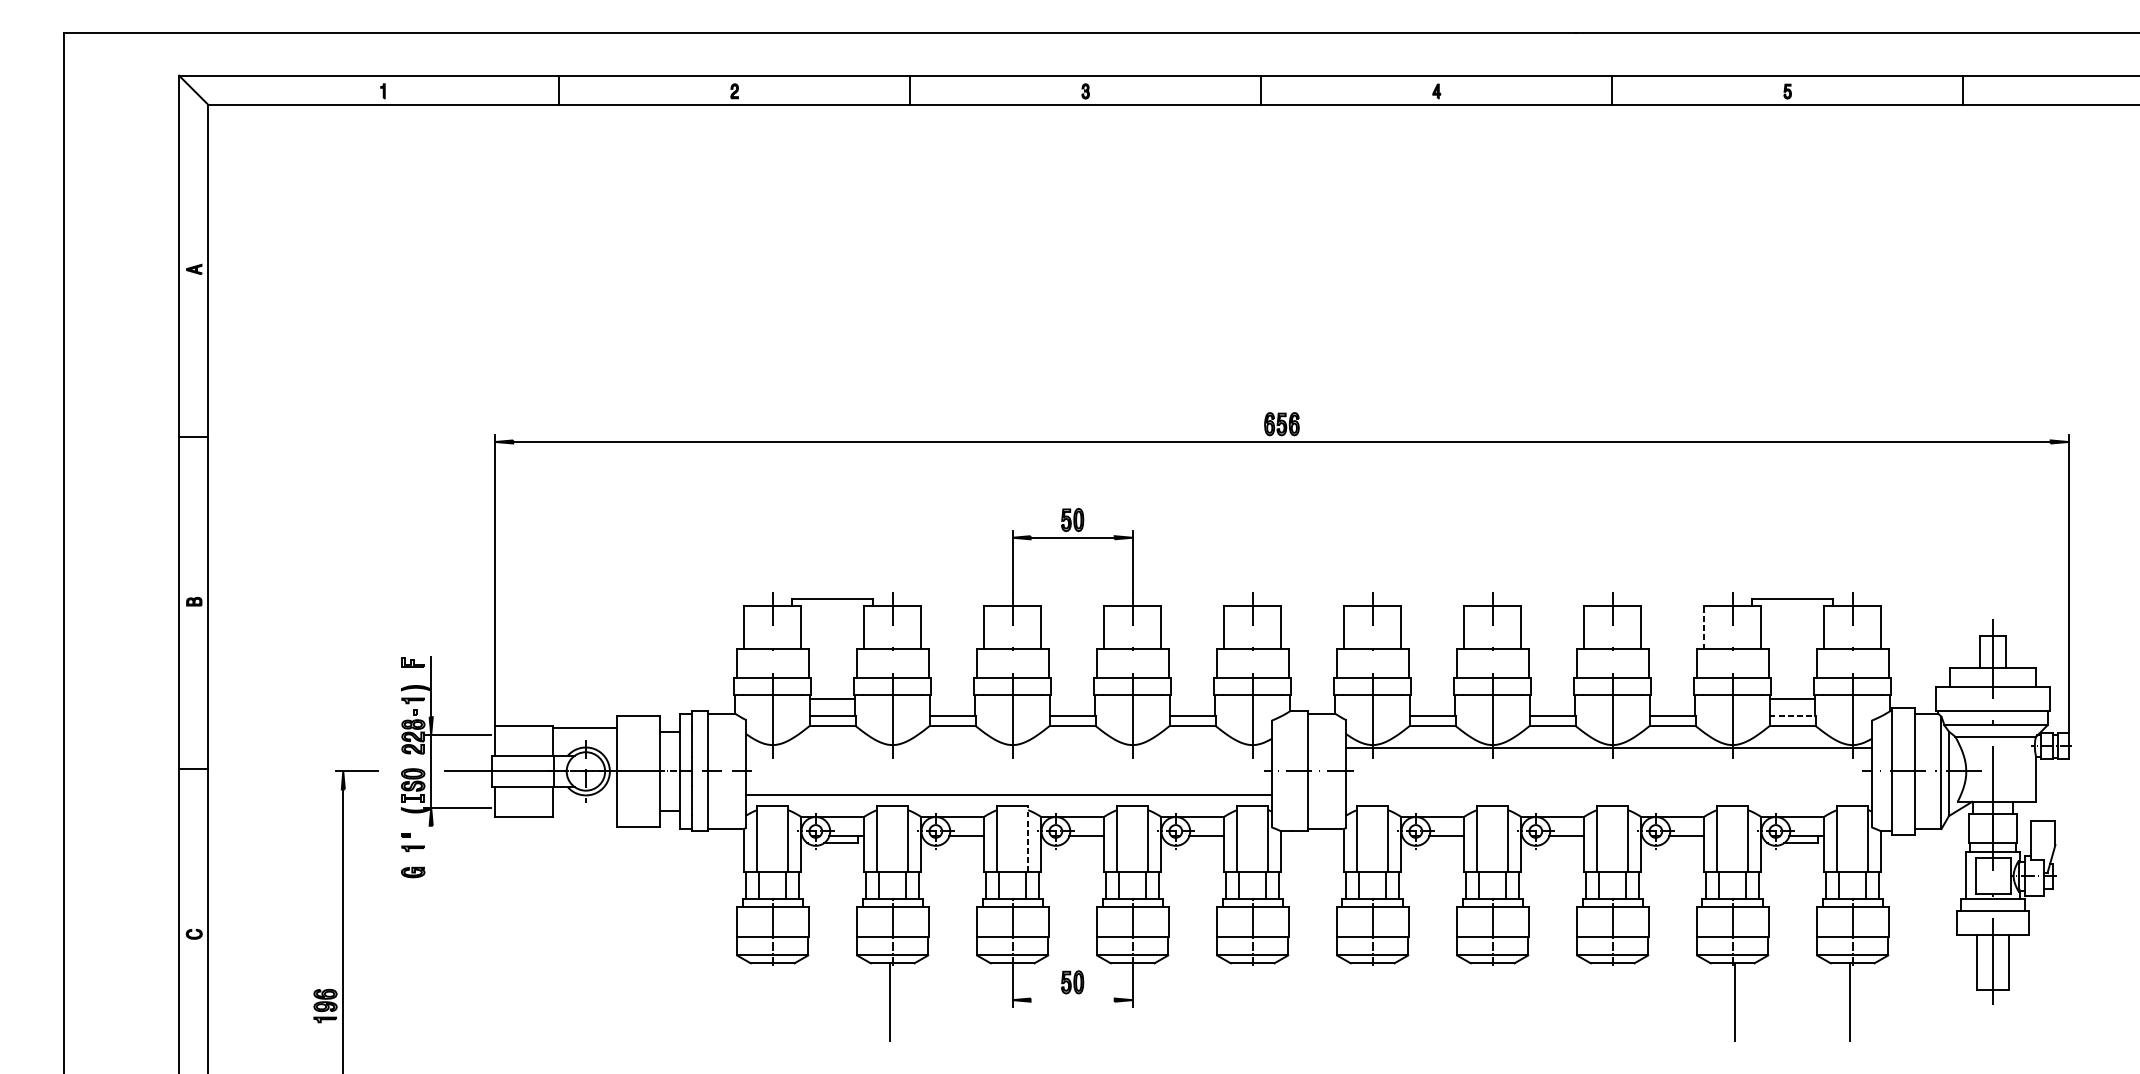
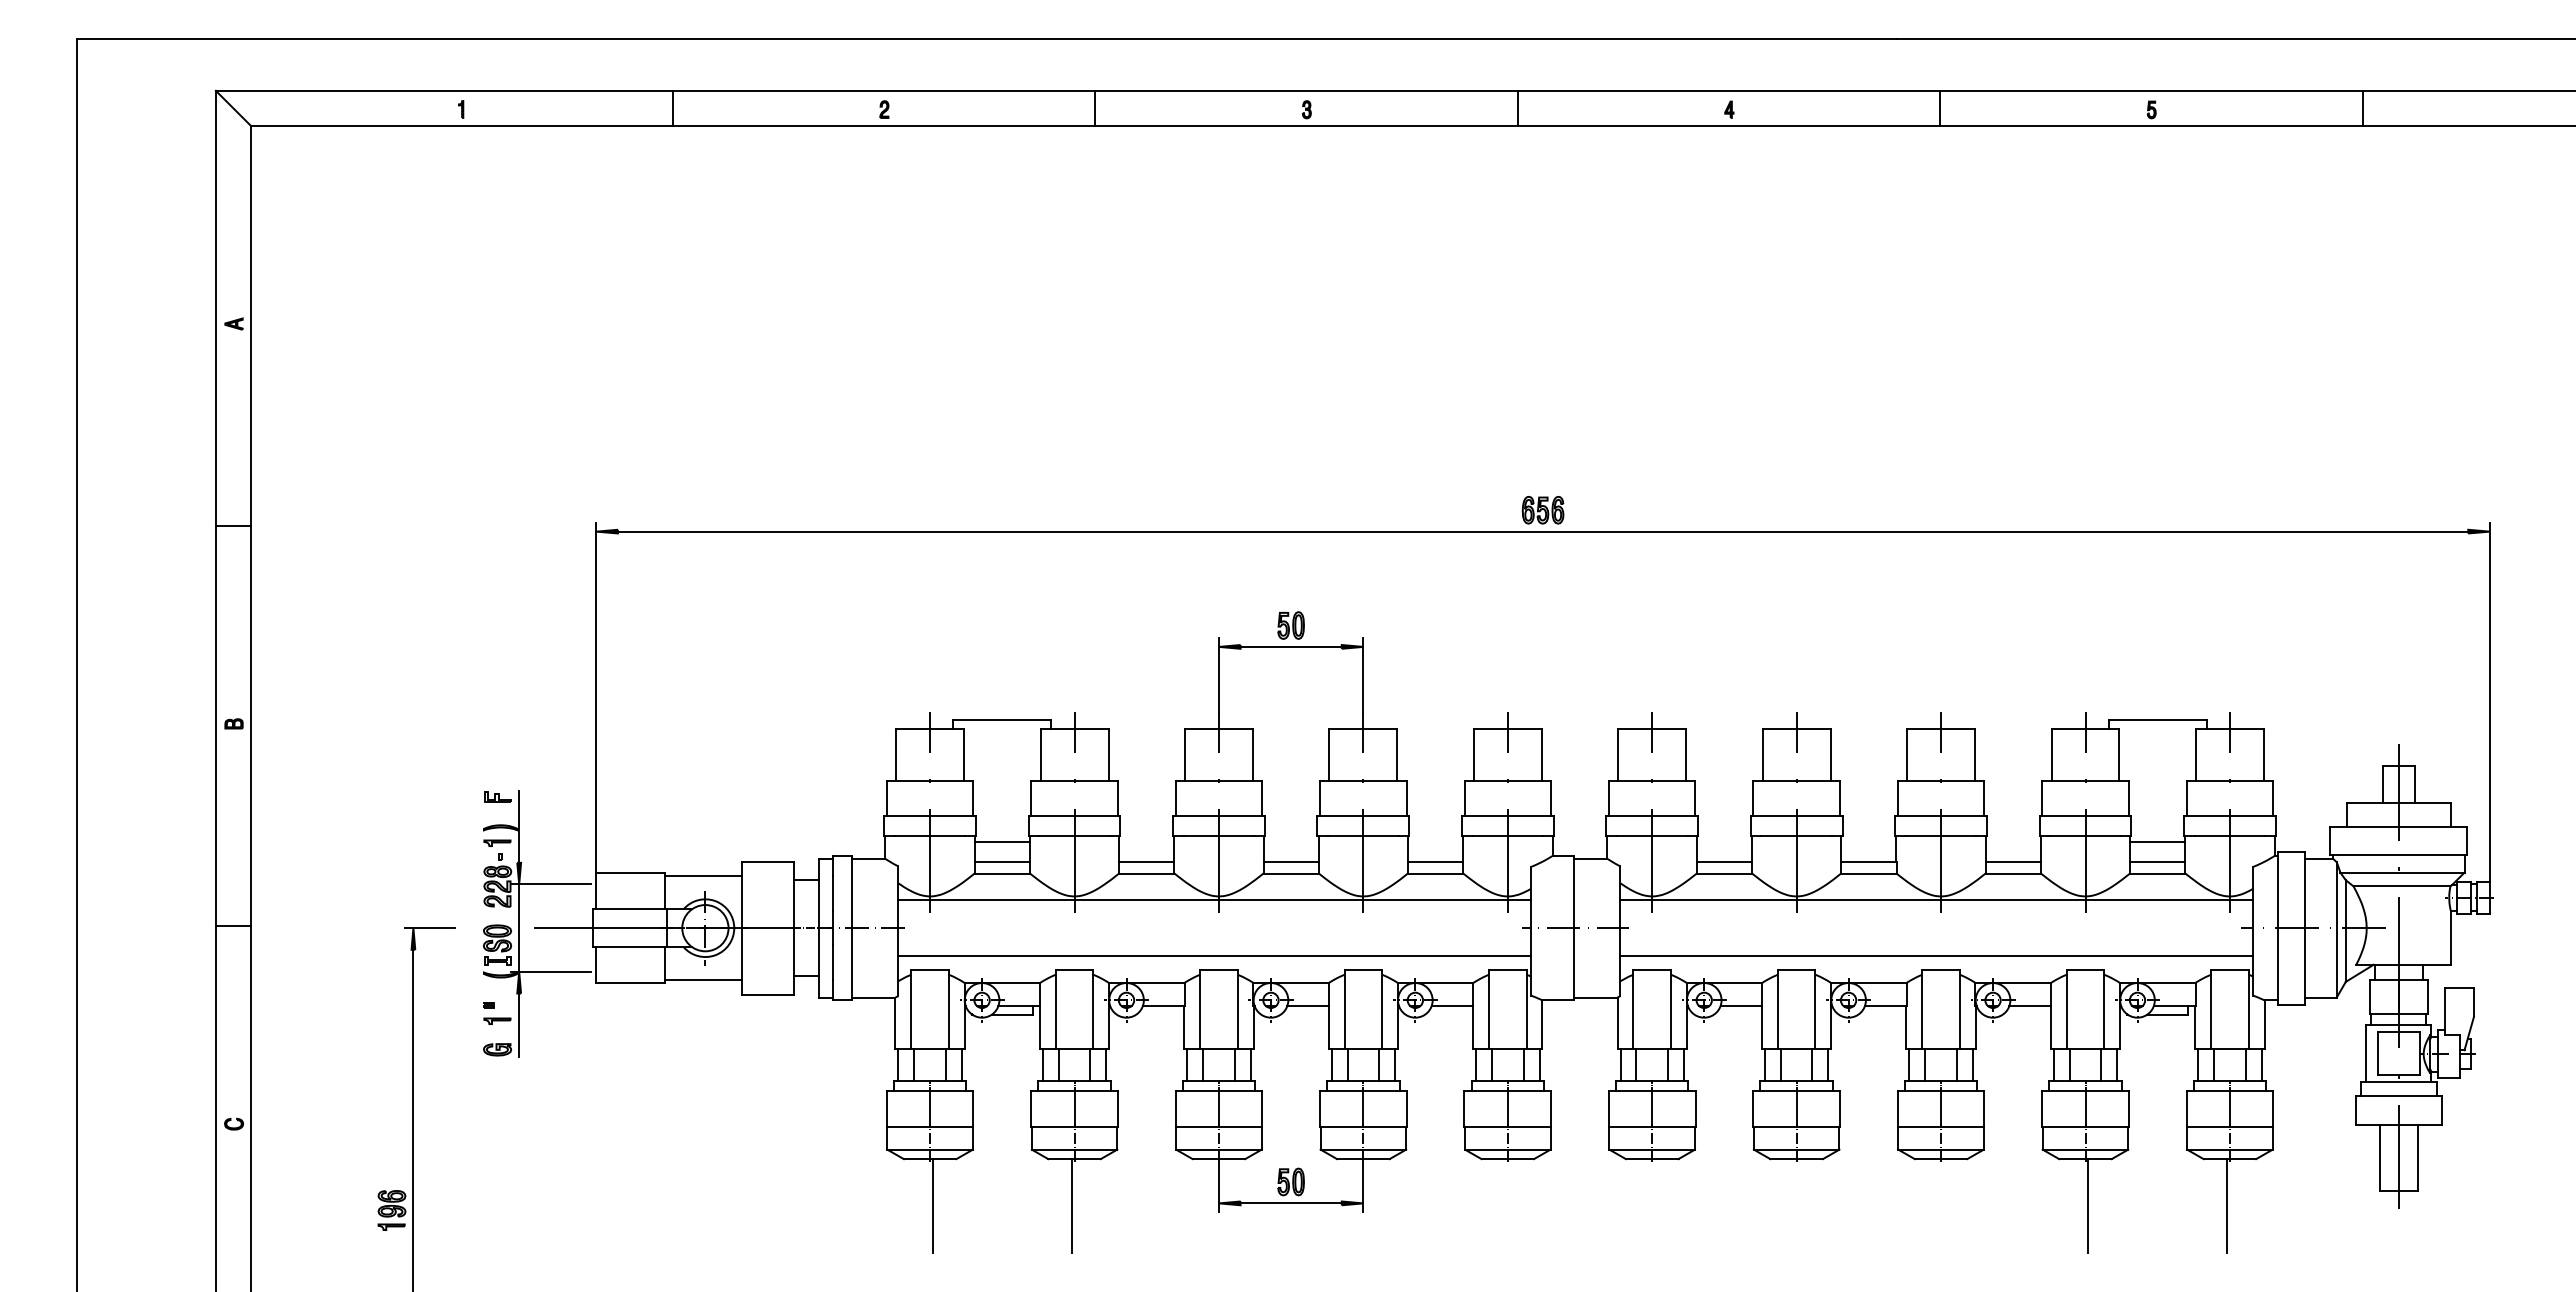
line: (1704, 627) -> (2051, 754), dashed -> solid
line: (1792, 716) -> (2157, 861), dashed -> solid
line: (1008, 748) -> (1214, 900), added
line: (1608, 794) -> (1936, 955), added
line: (584, 814) -> (703, 980), added
line: (1028, 839) -> (1237, 1009), dashed -> solid
line: (431, 851) -> (519, 1024), added
line: (1072, 1000) -> (1290, 1203), added
line: (775, 1002) -> (933, 1206), added

